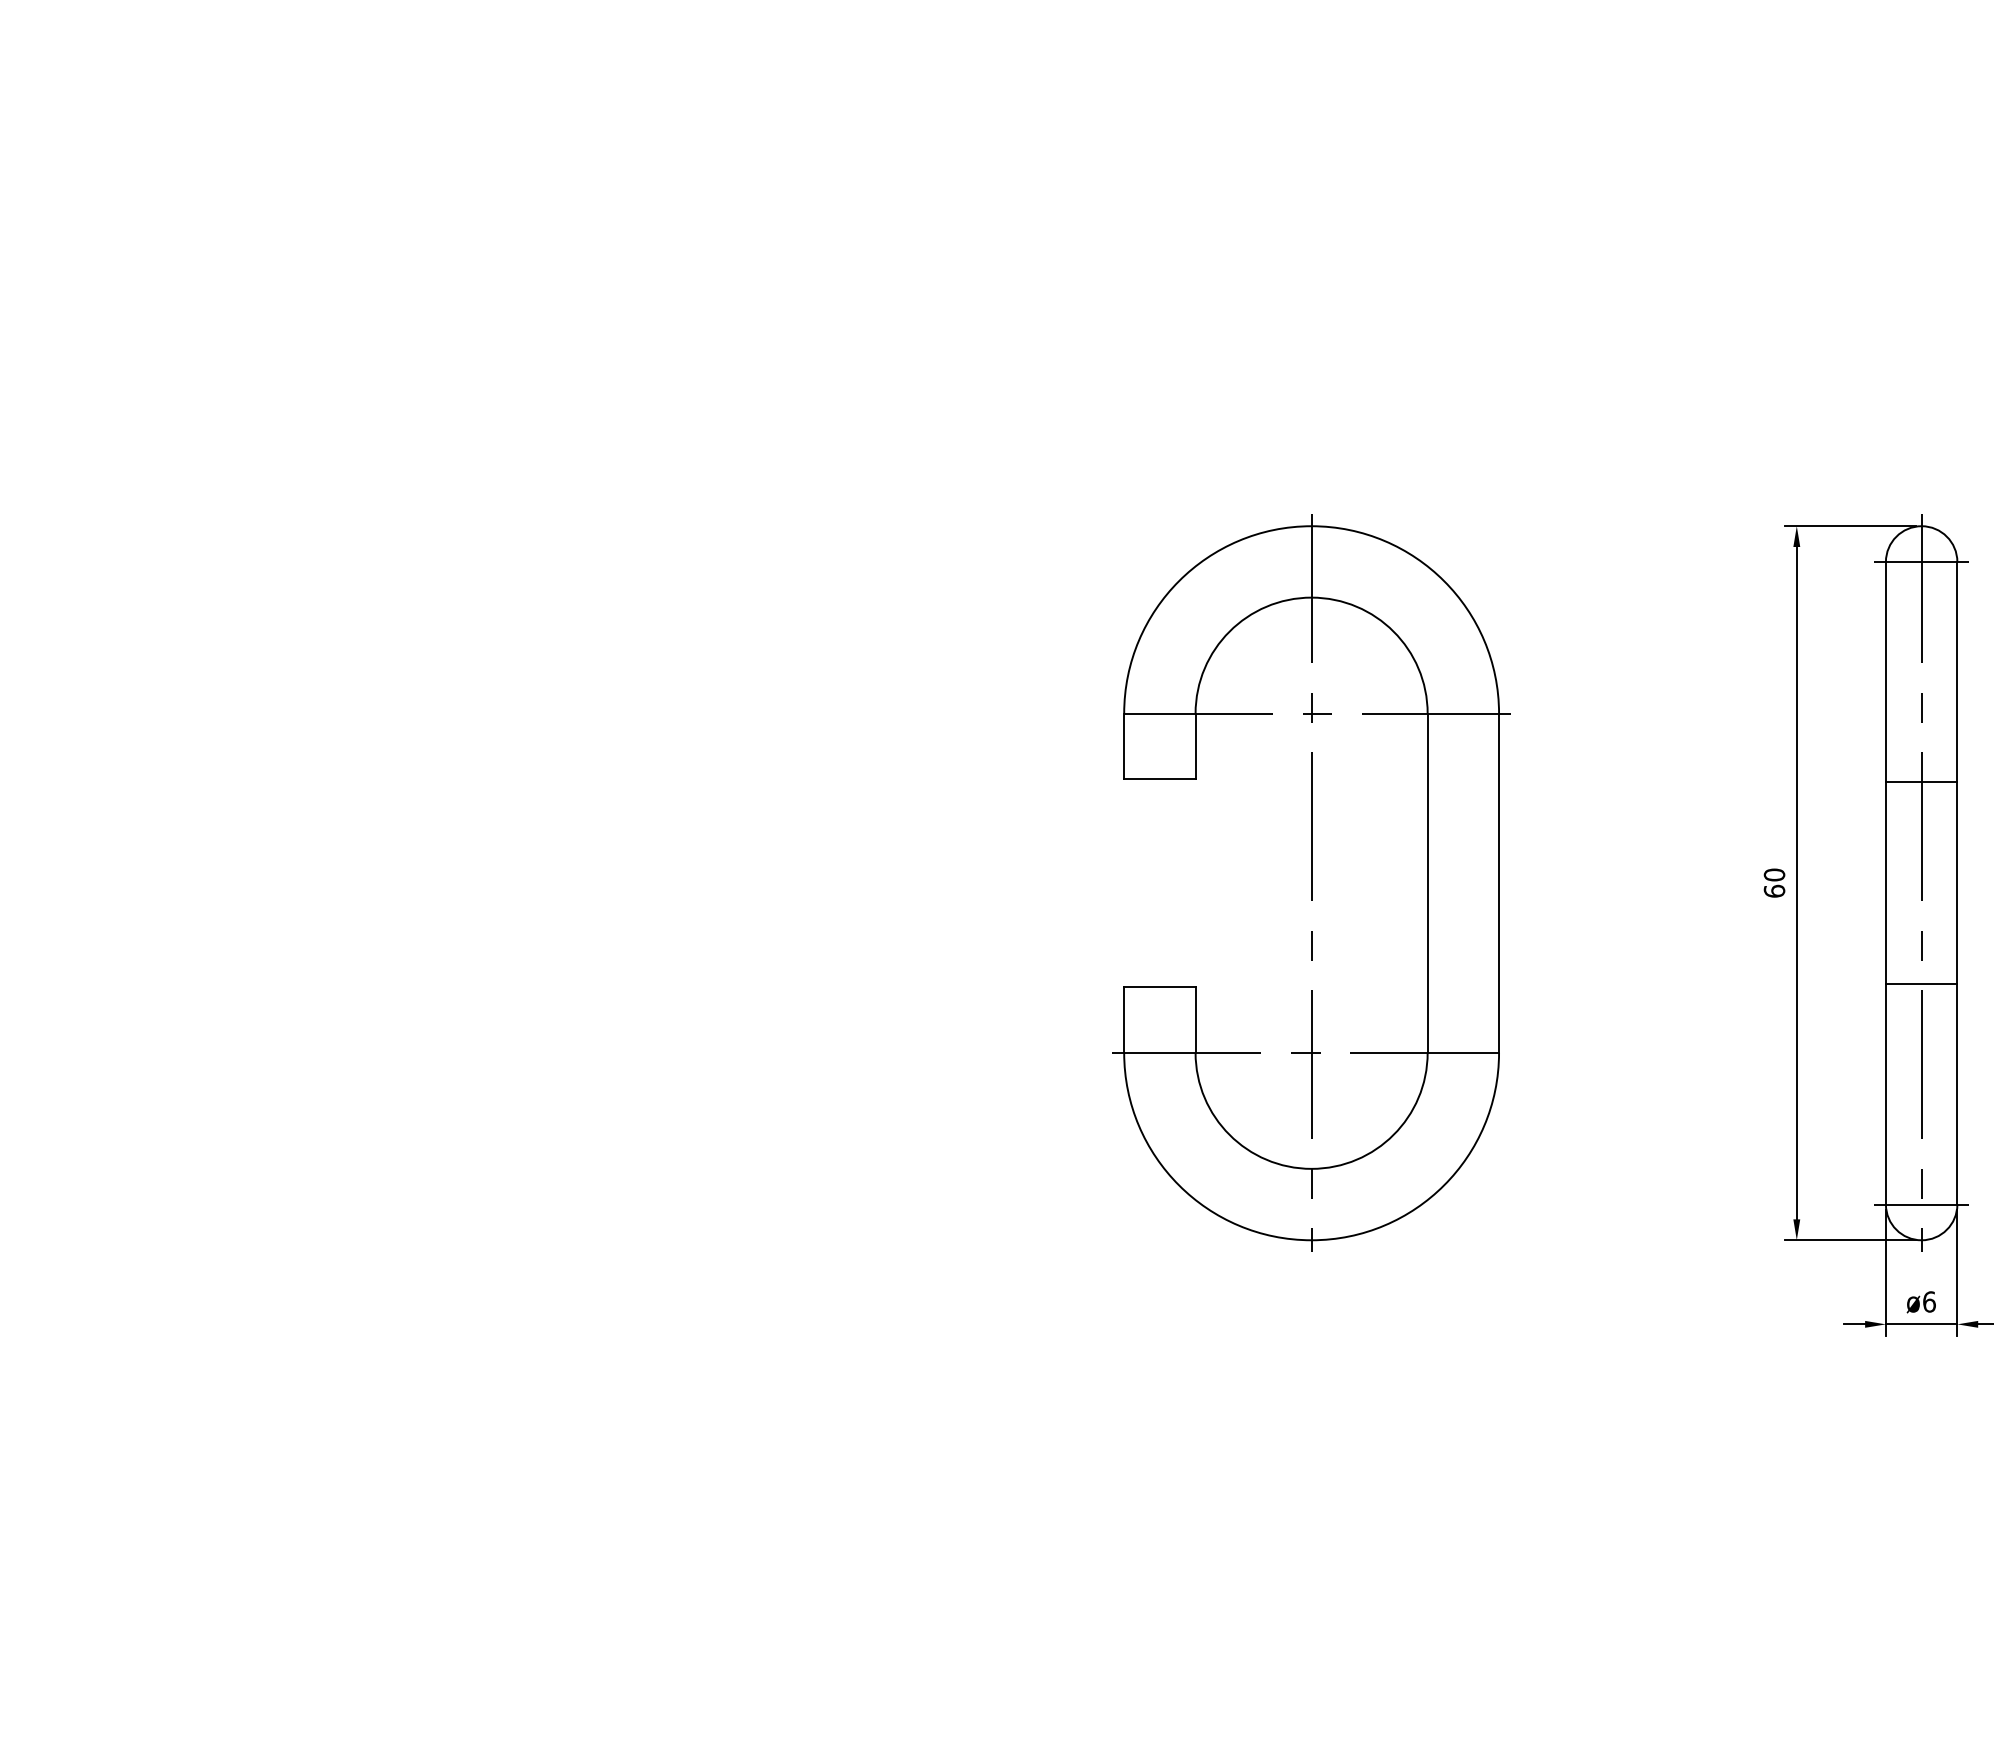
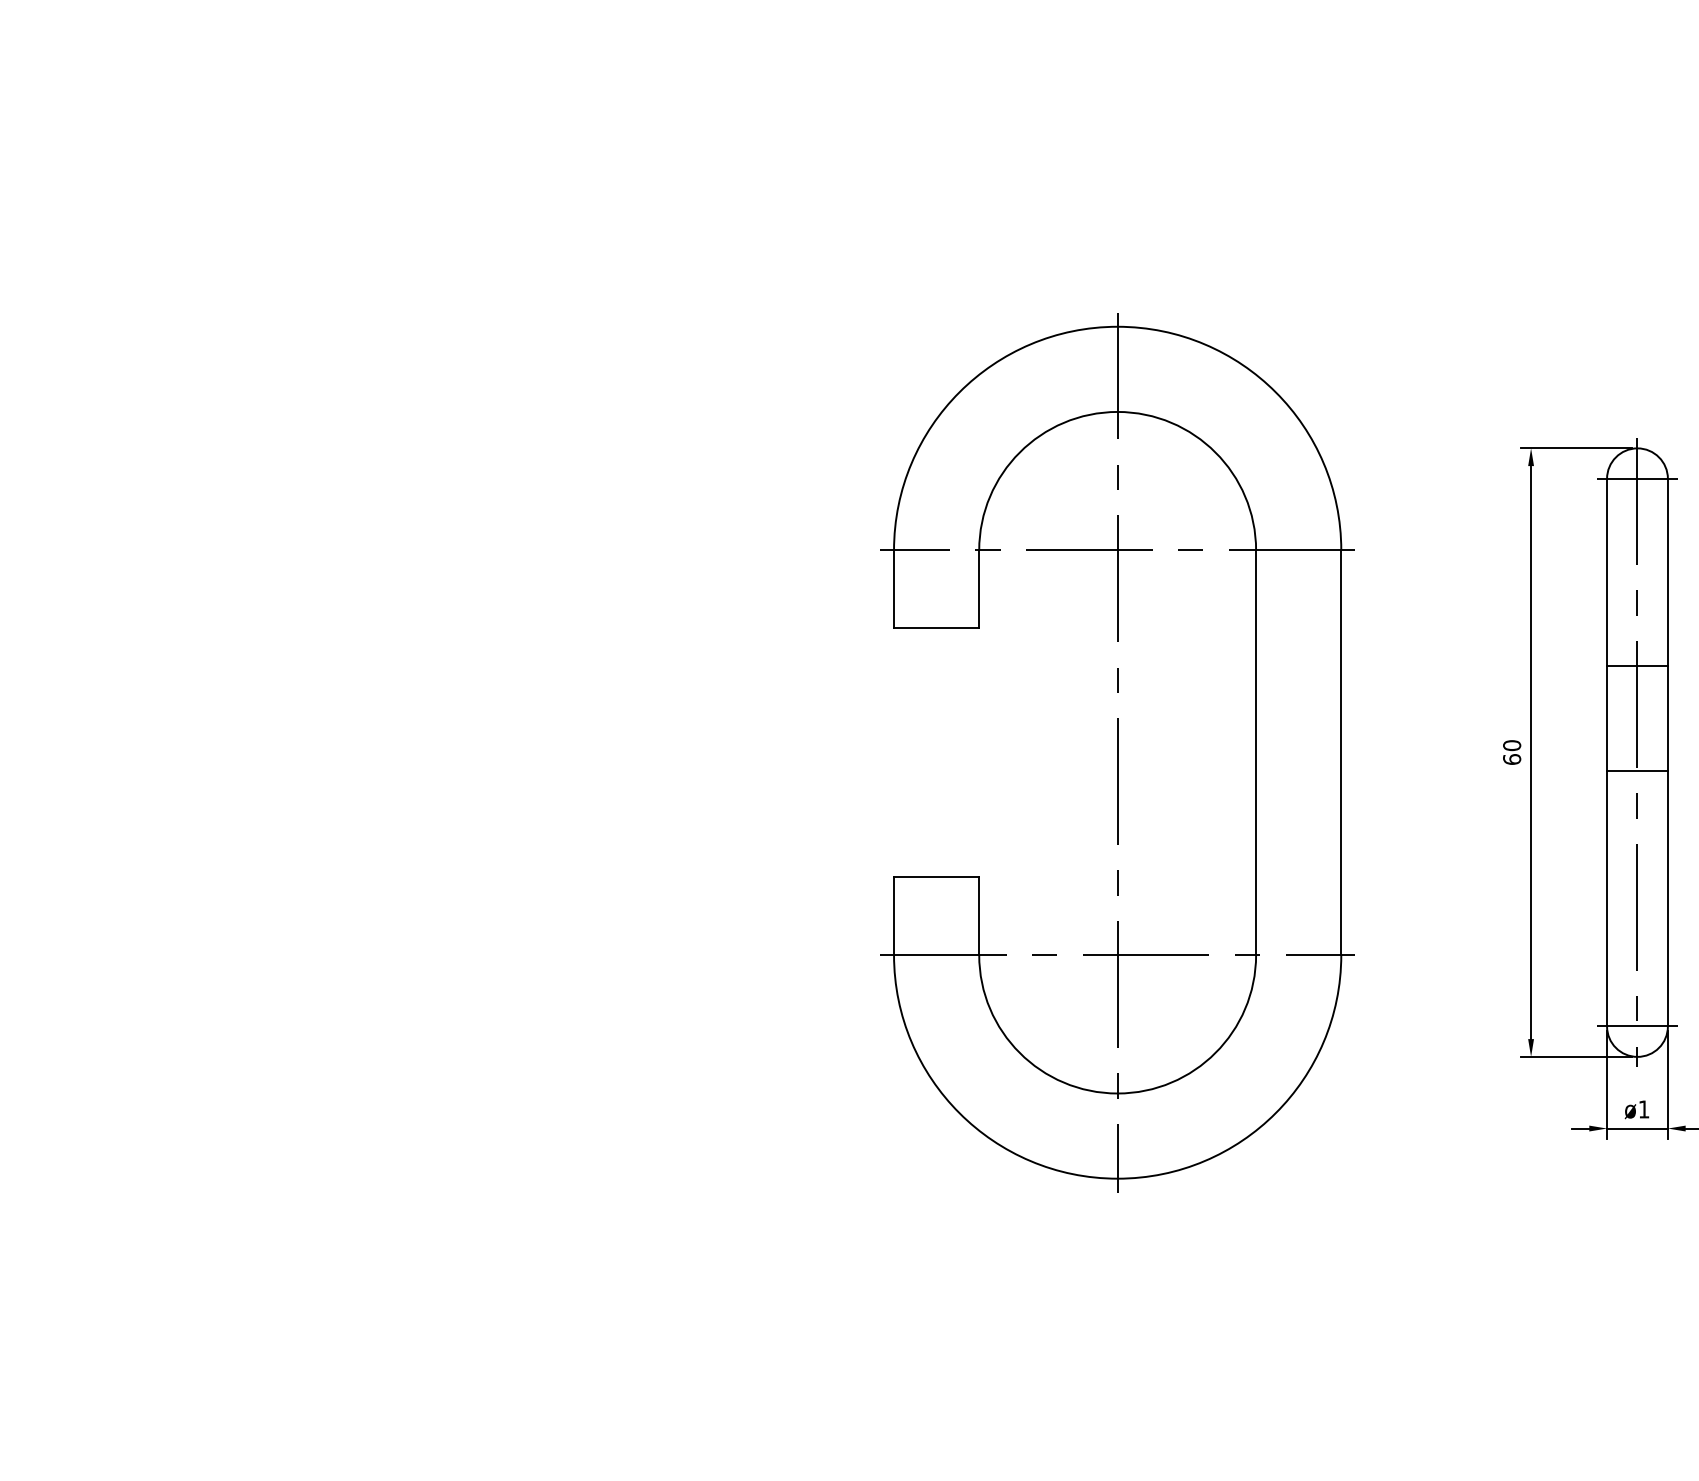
part: (1311, 882) -> (1117, 752), size x1.4
line: (1921, 984) -> (1637, 770), moved
text: (1929, 1301) -> (1644, 1109), ø6 -> ø1

